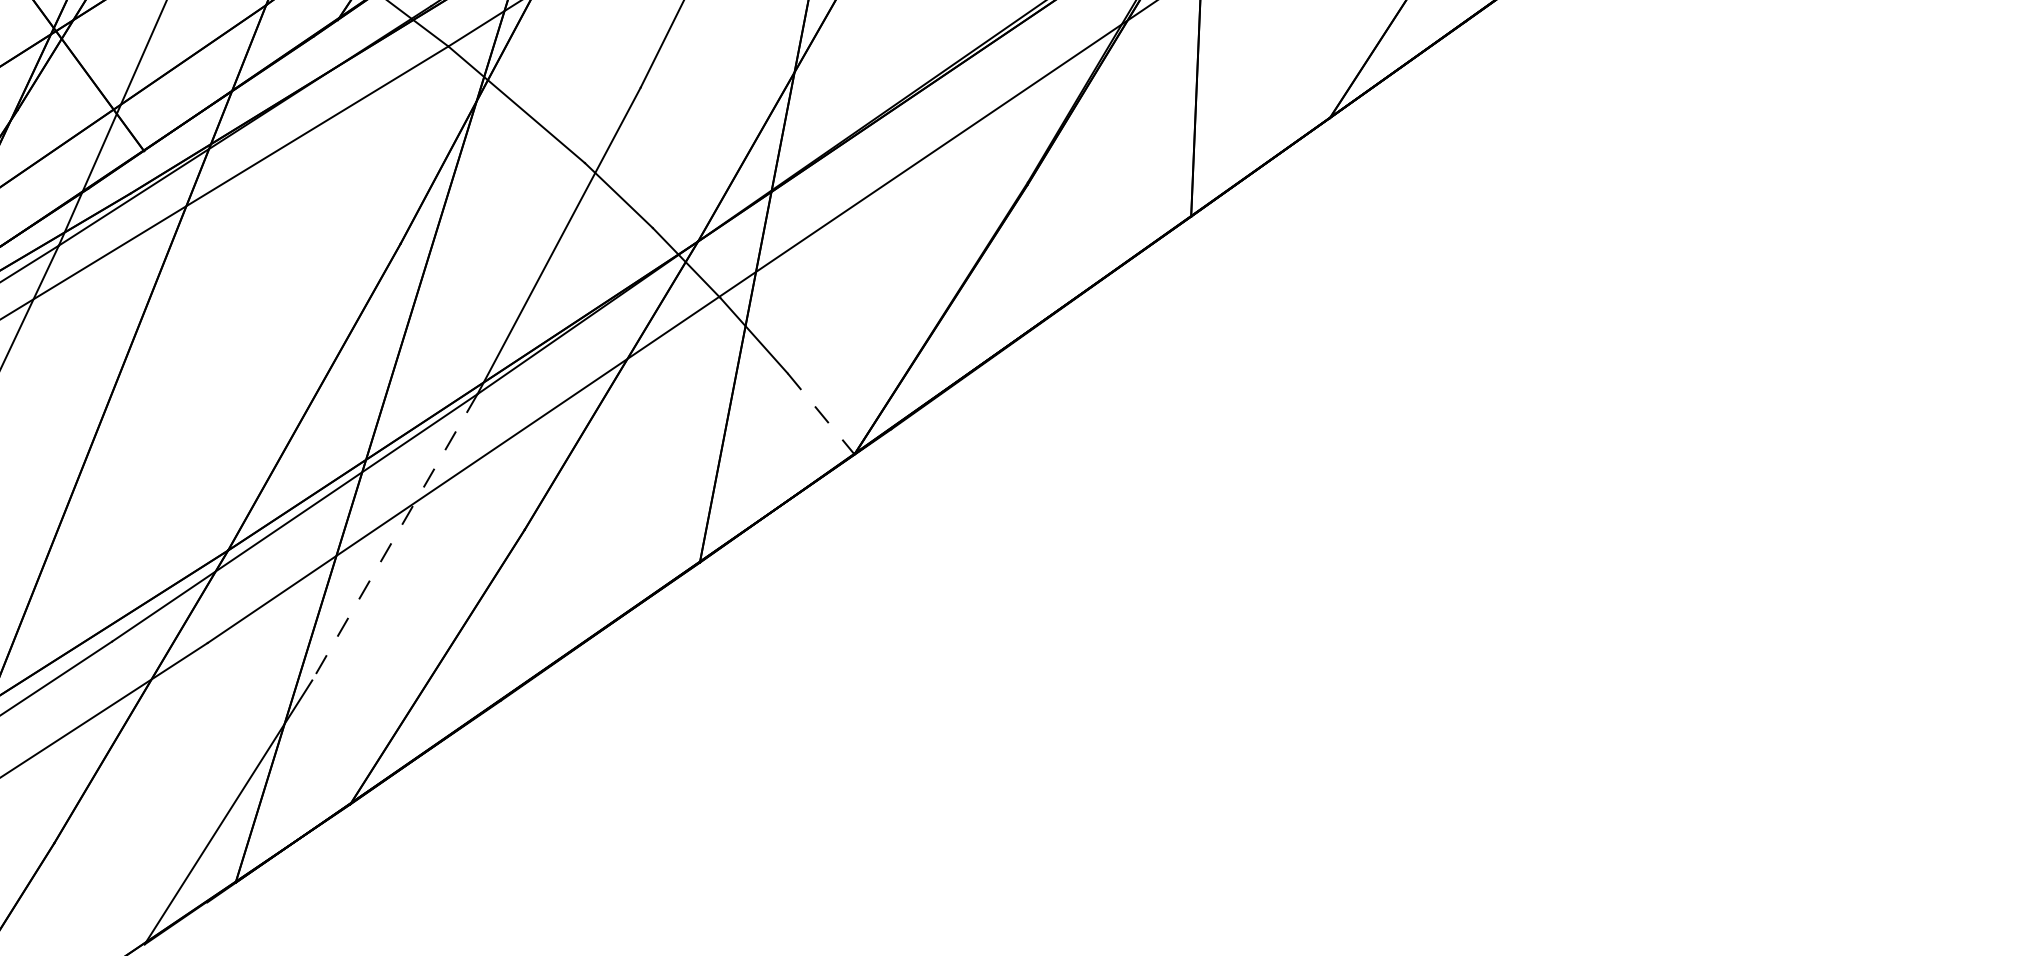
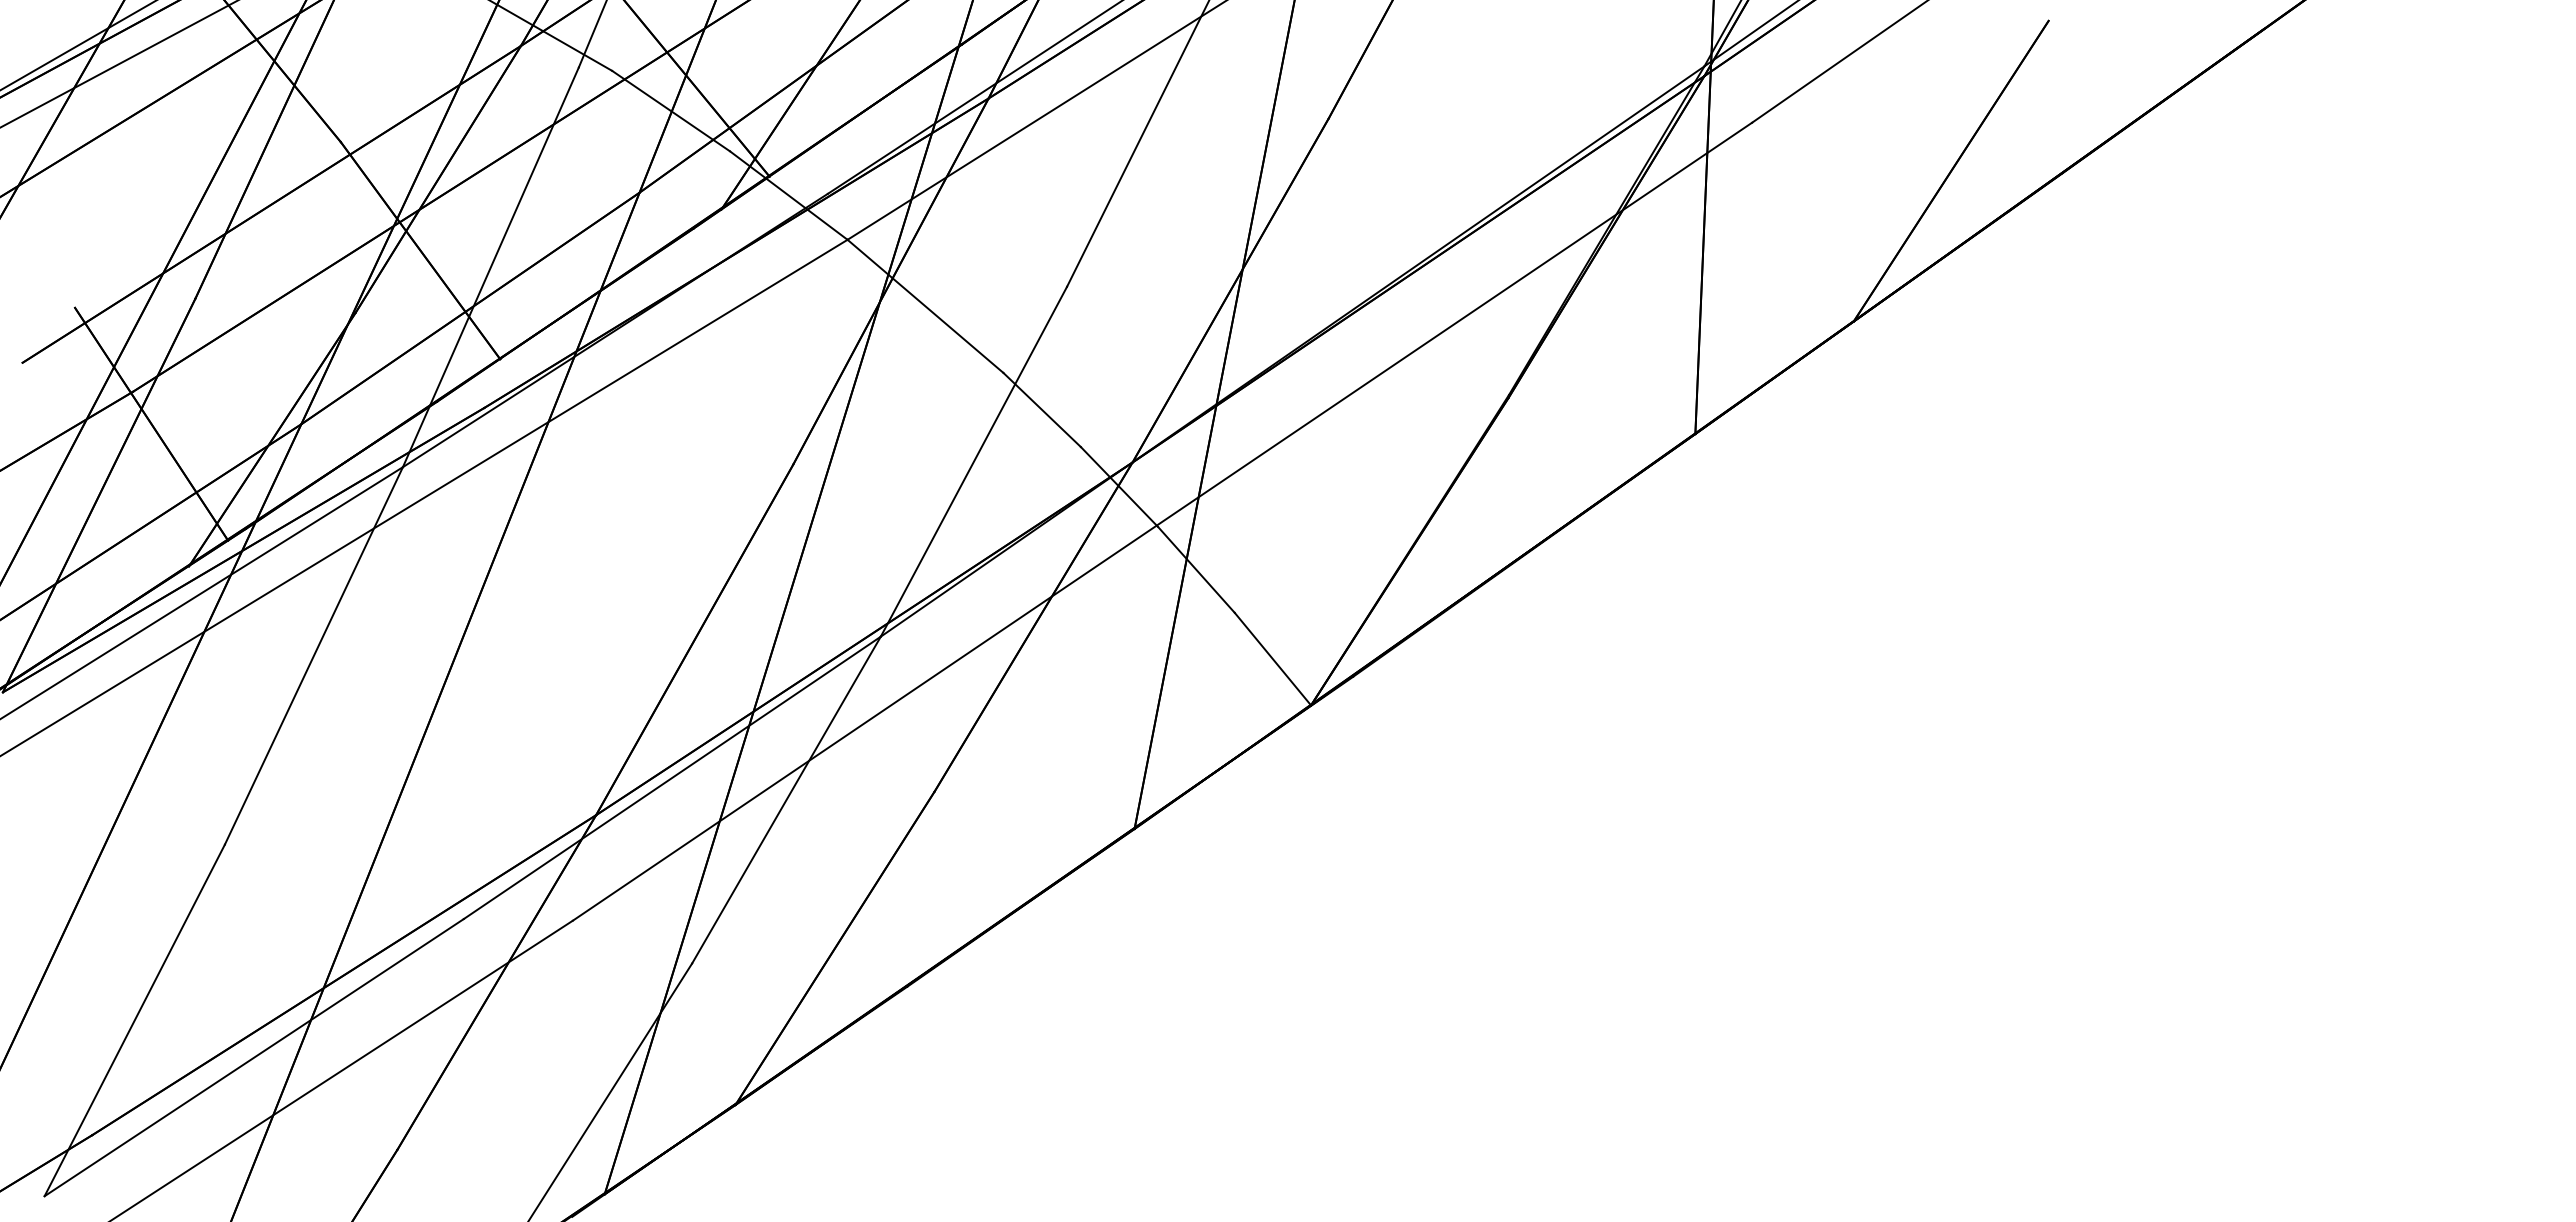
line: (821, 414) -> (1273, 659), dashed -> solid
line: (394, 537) -> (786, 800), dashed -> solid

